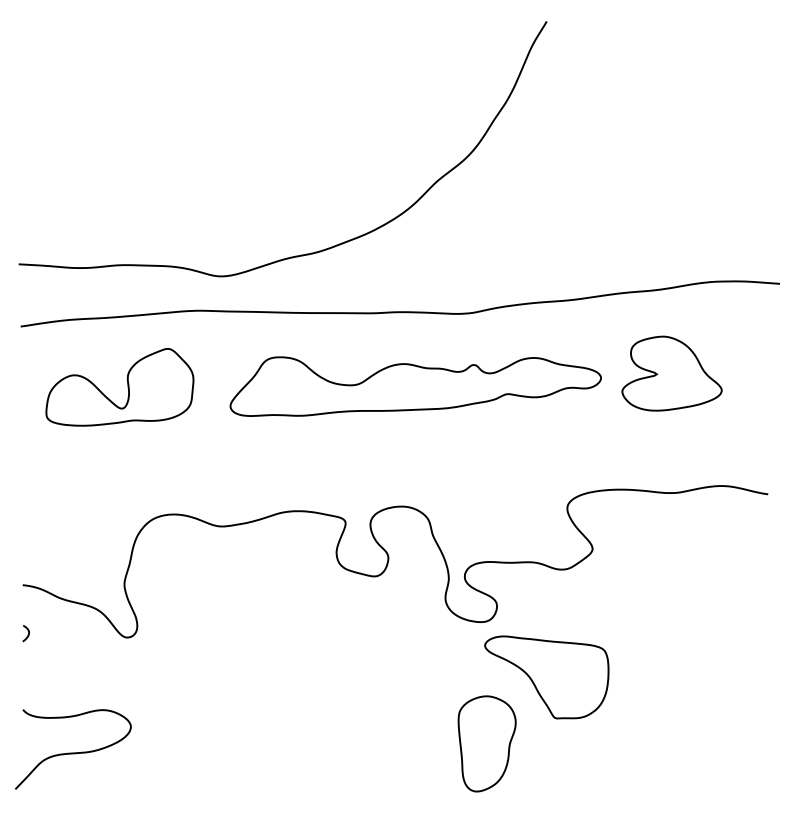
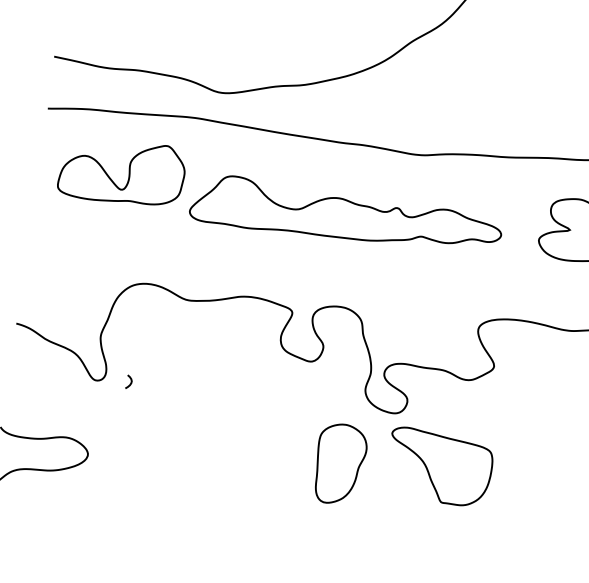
part: (415, 386) -> (346, 218), moved
curve: (27, 634) -> (130, 383), moved
part: (486, 743) -> (339, 463), moved

